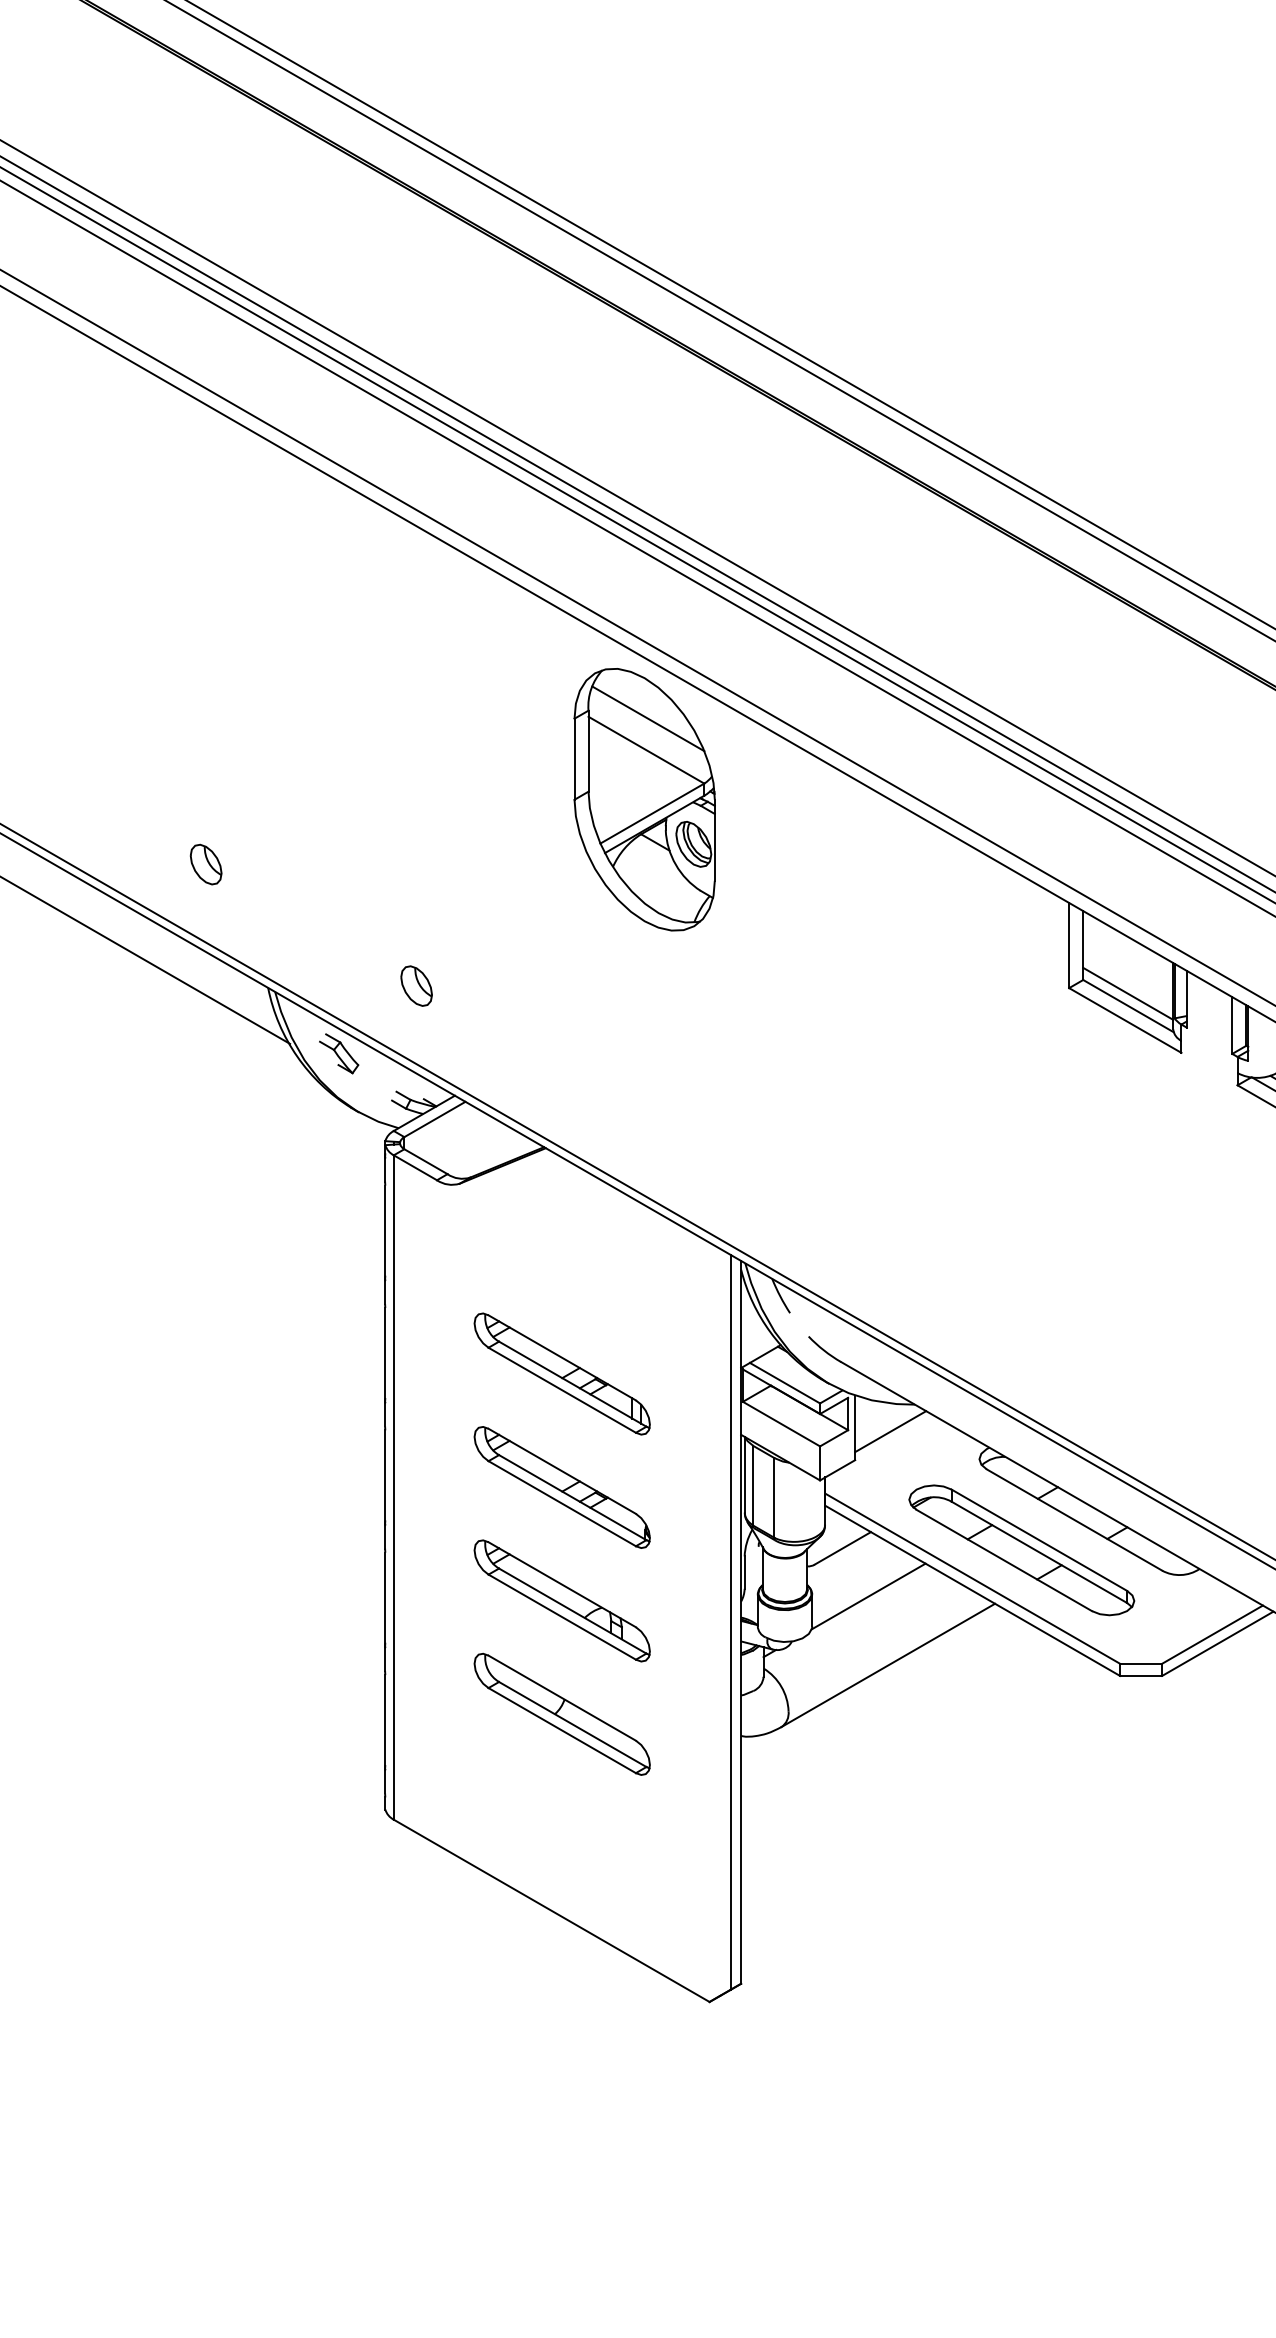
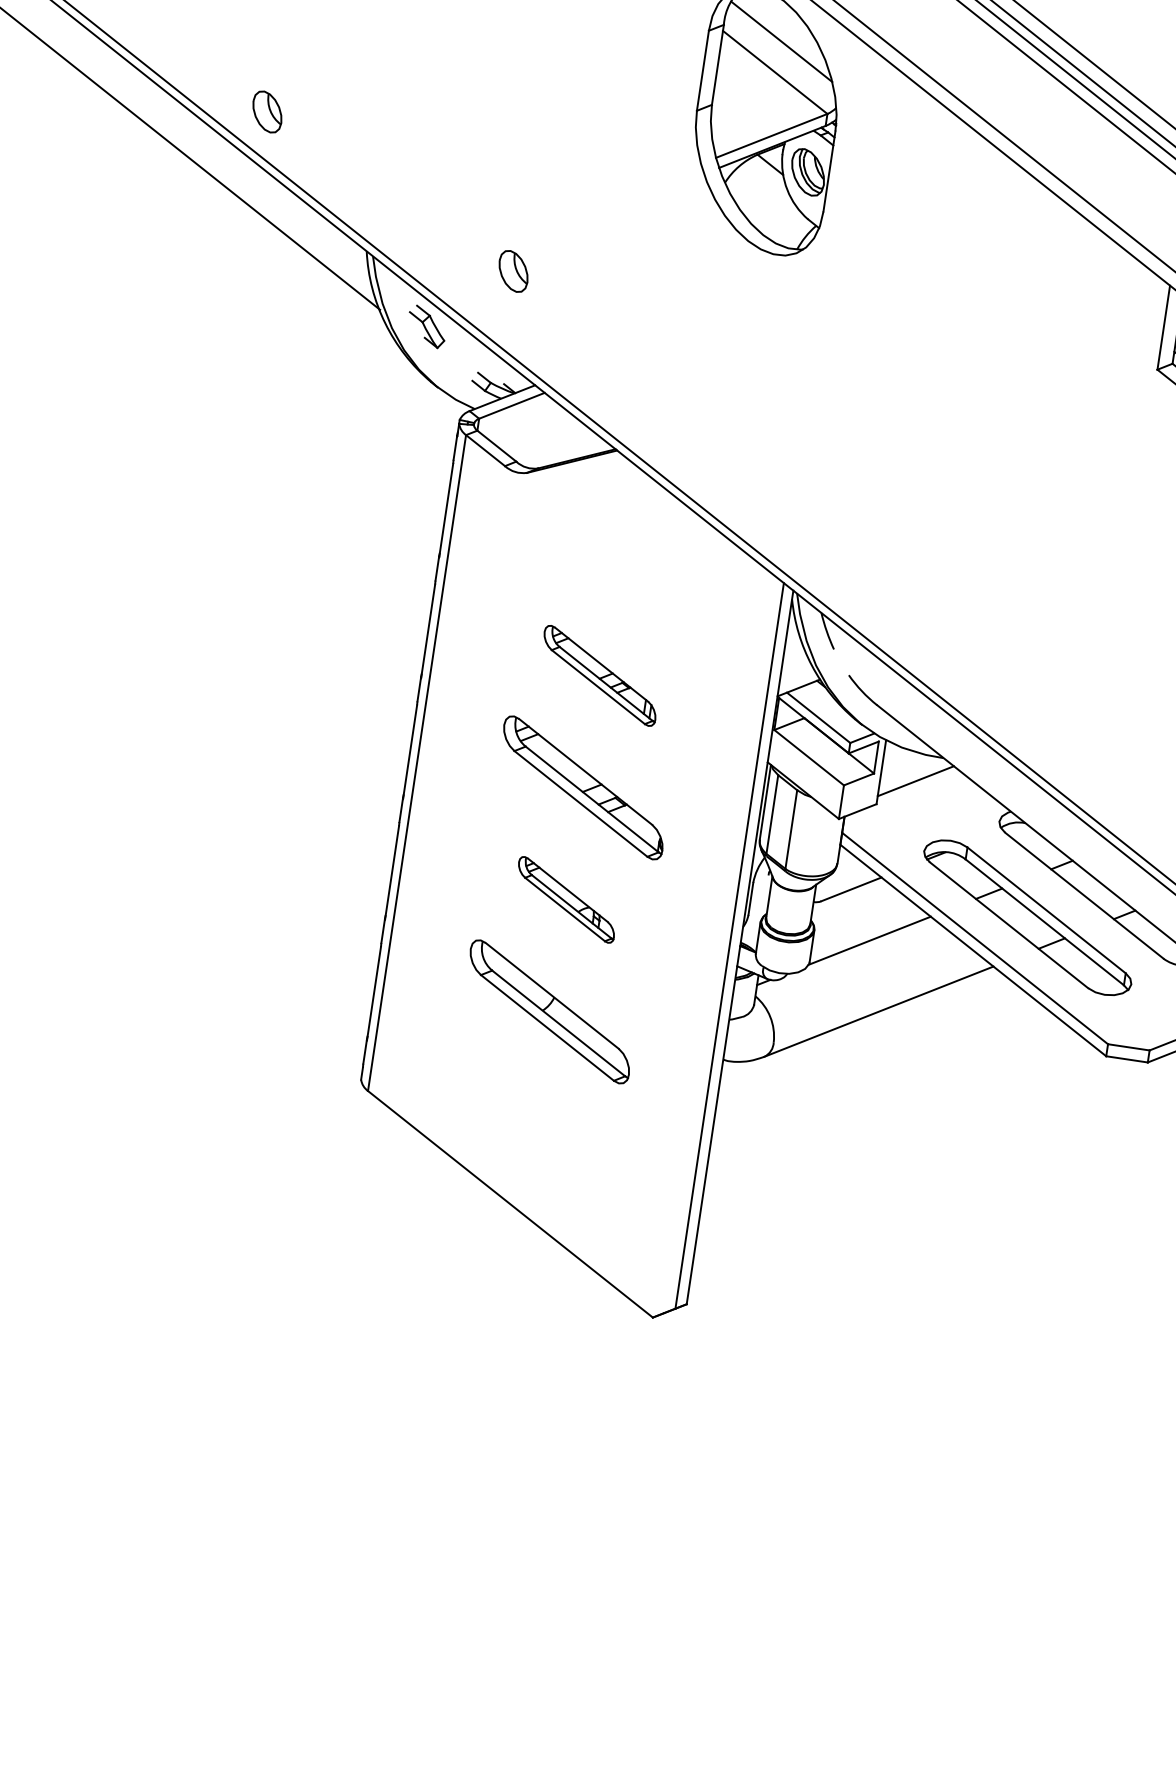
part: (205, 864) -> (266, 111), moved
part: (561, 1373) -> (599, 675), size x0.7
part: (561, 1600) -> (565, 899), size x0.6

